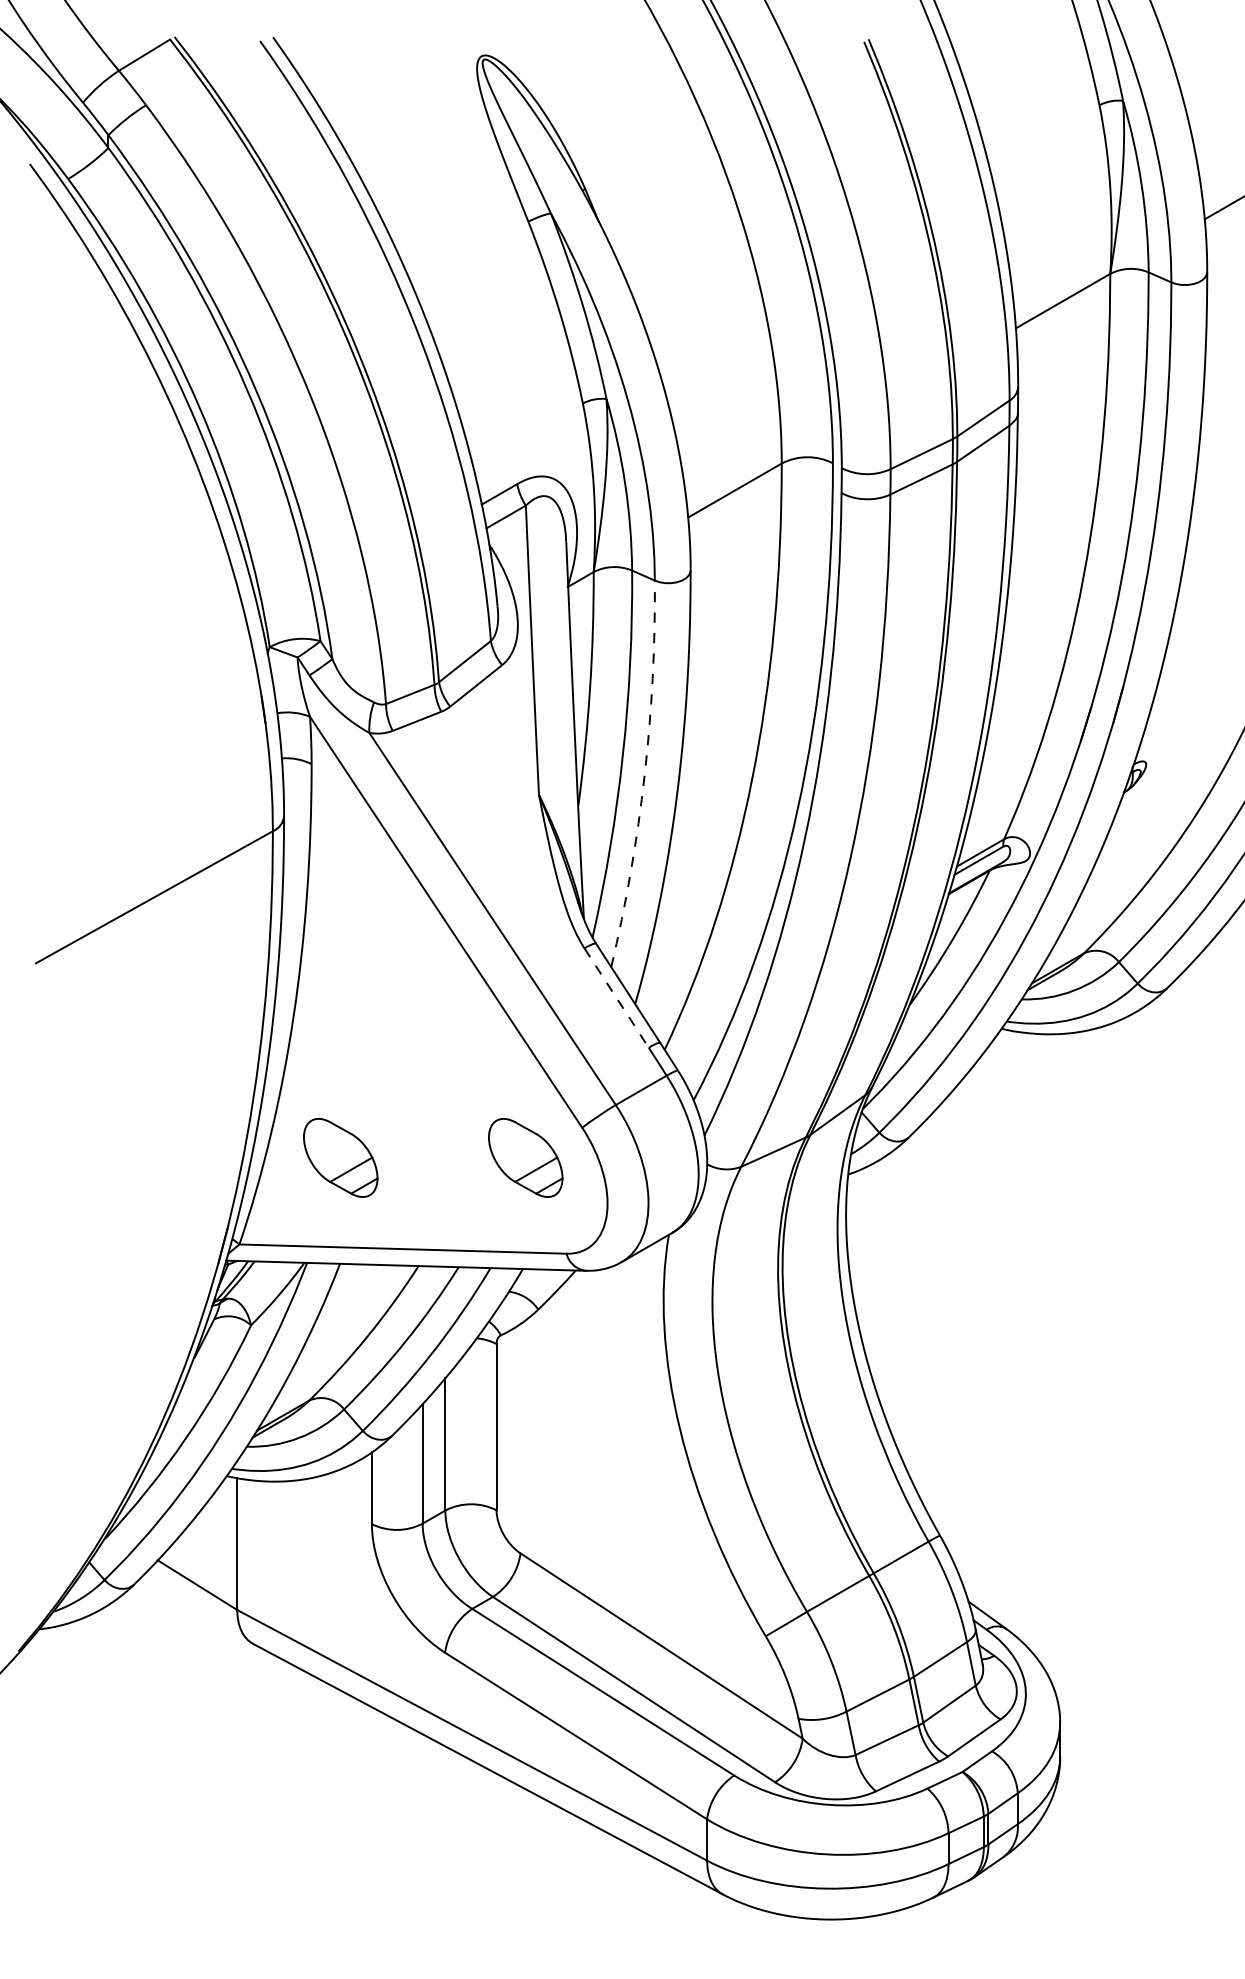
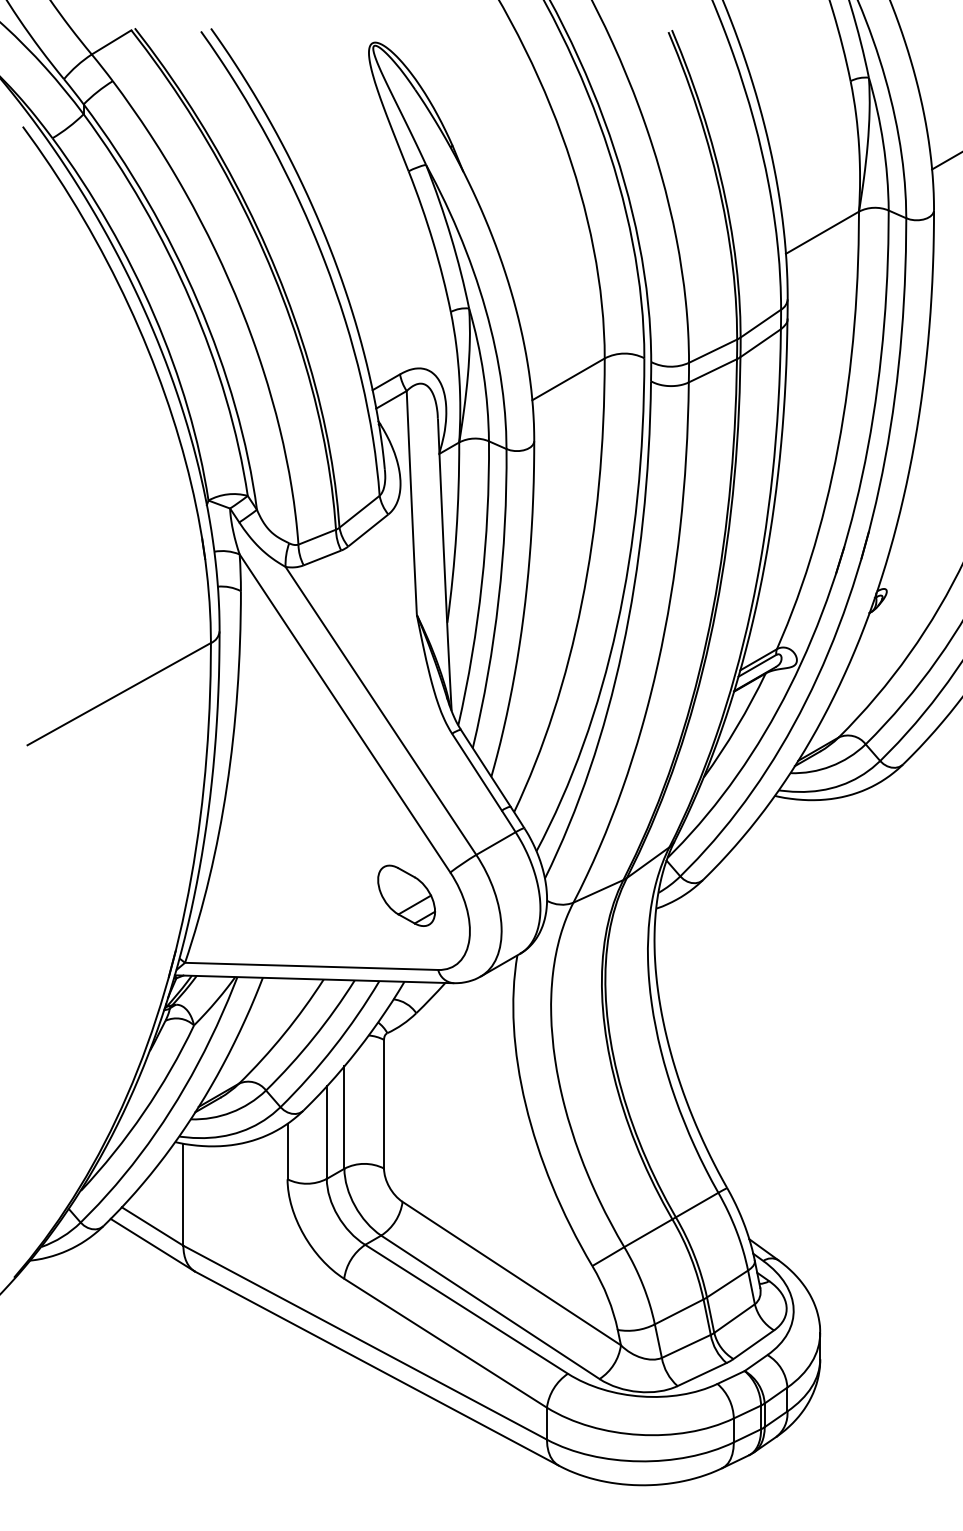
arc: (644, 775) -> (498, 599), dashed -> solid
line: (617, 998) -> (477, 772), dashed -> solid
part: (340, 1157) -> (263, 895), removed
line: (197, 1609) -> (152, 1245), added

